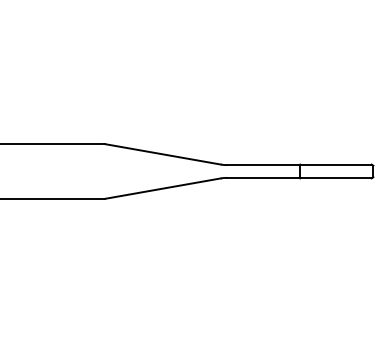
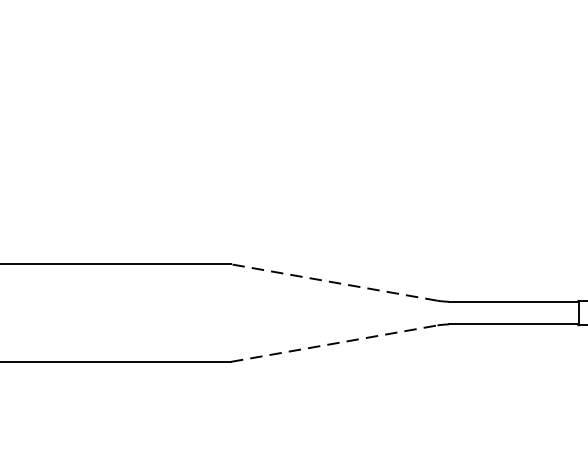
line: (162, 154) -> (333, 282), solid -> dashed
line: (162, 188) -> (333, 343), solid -> dashed

